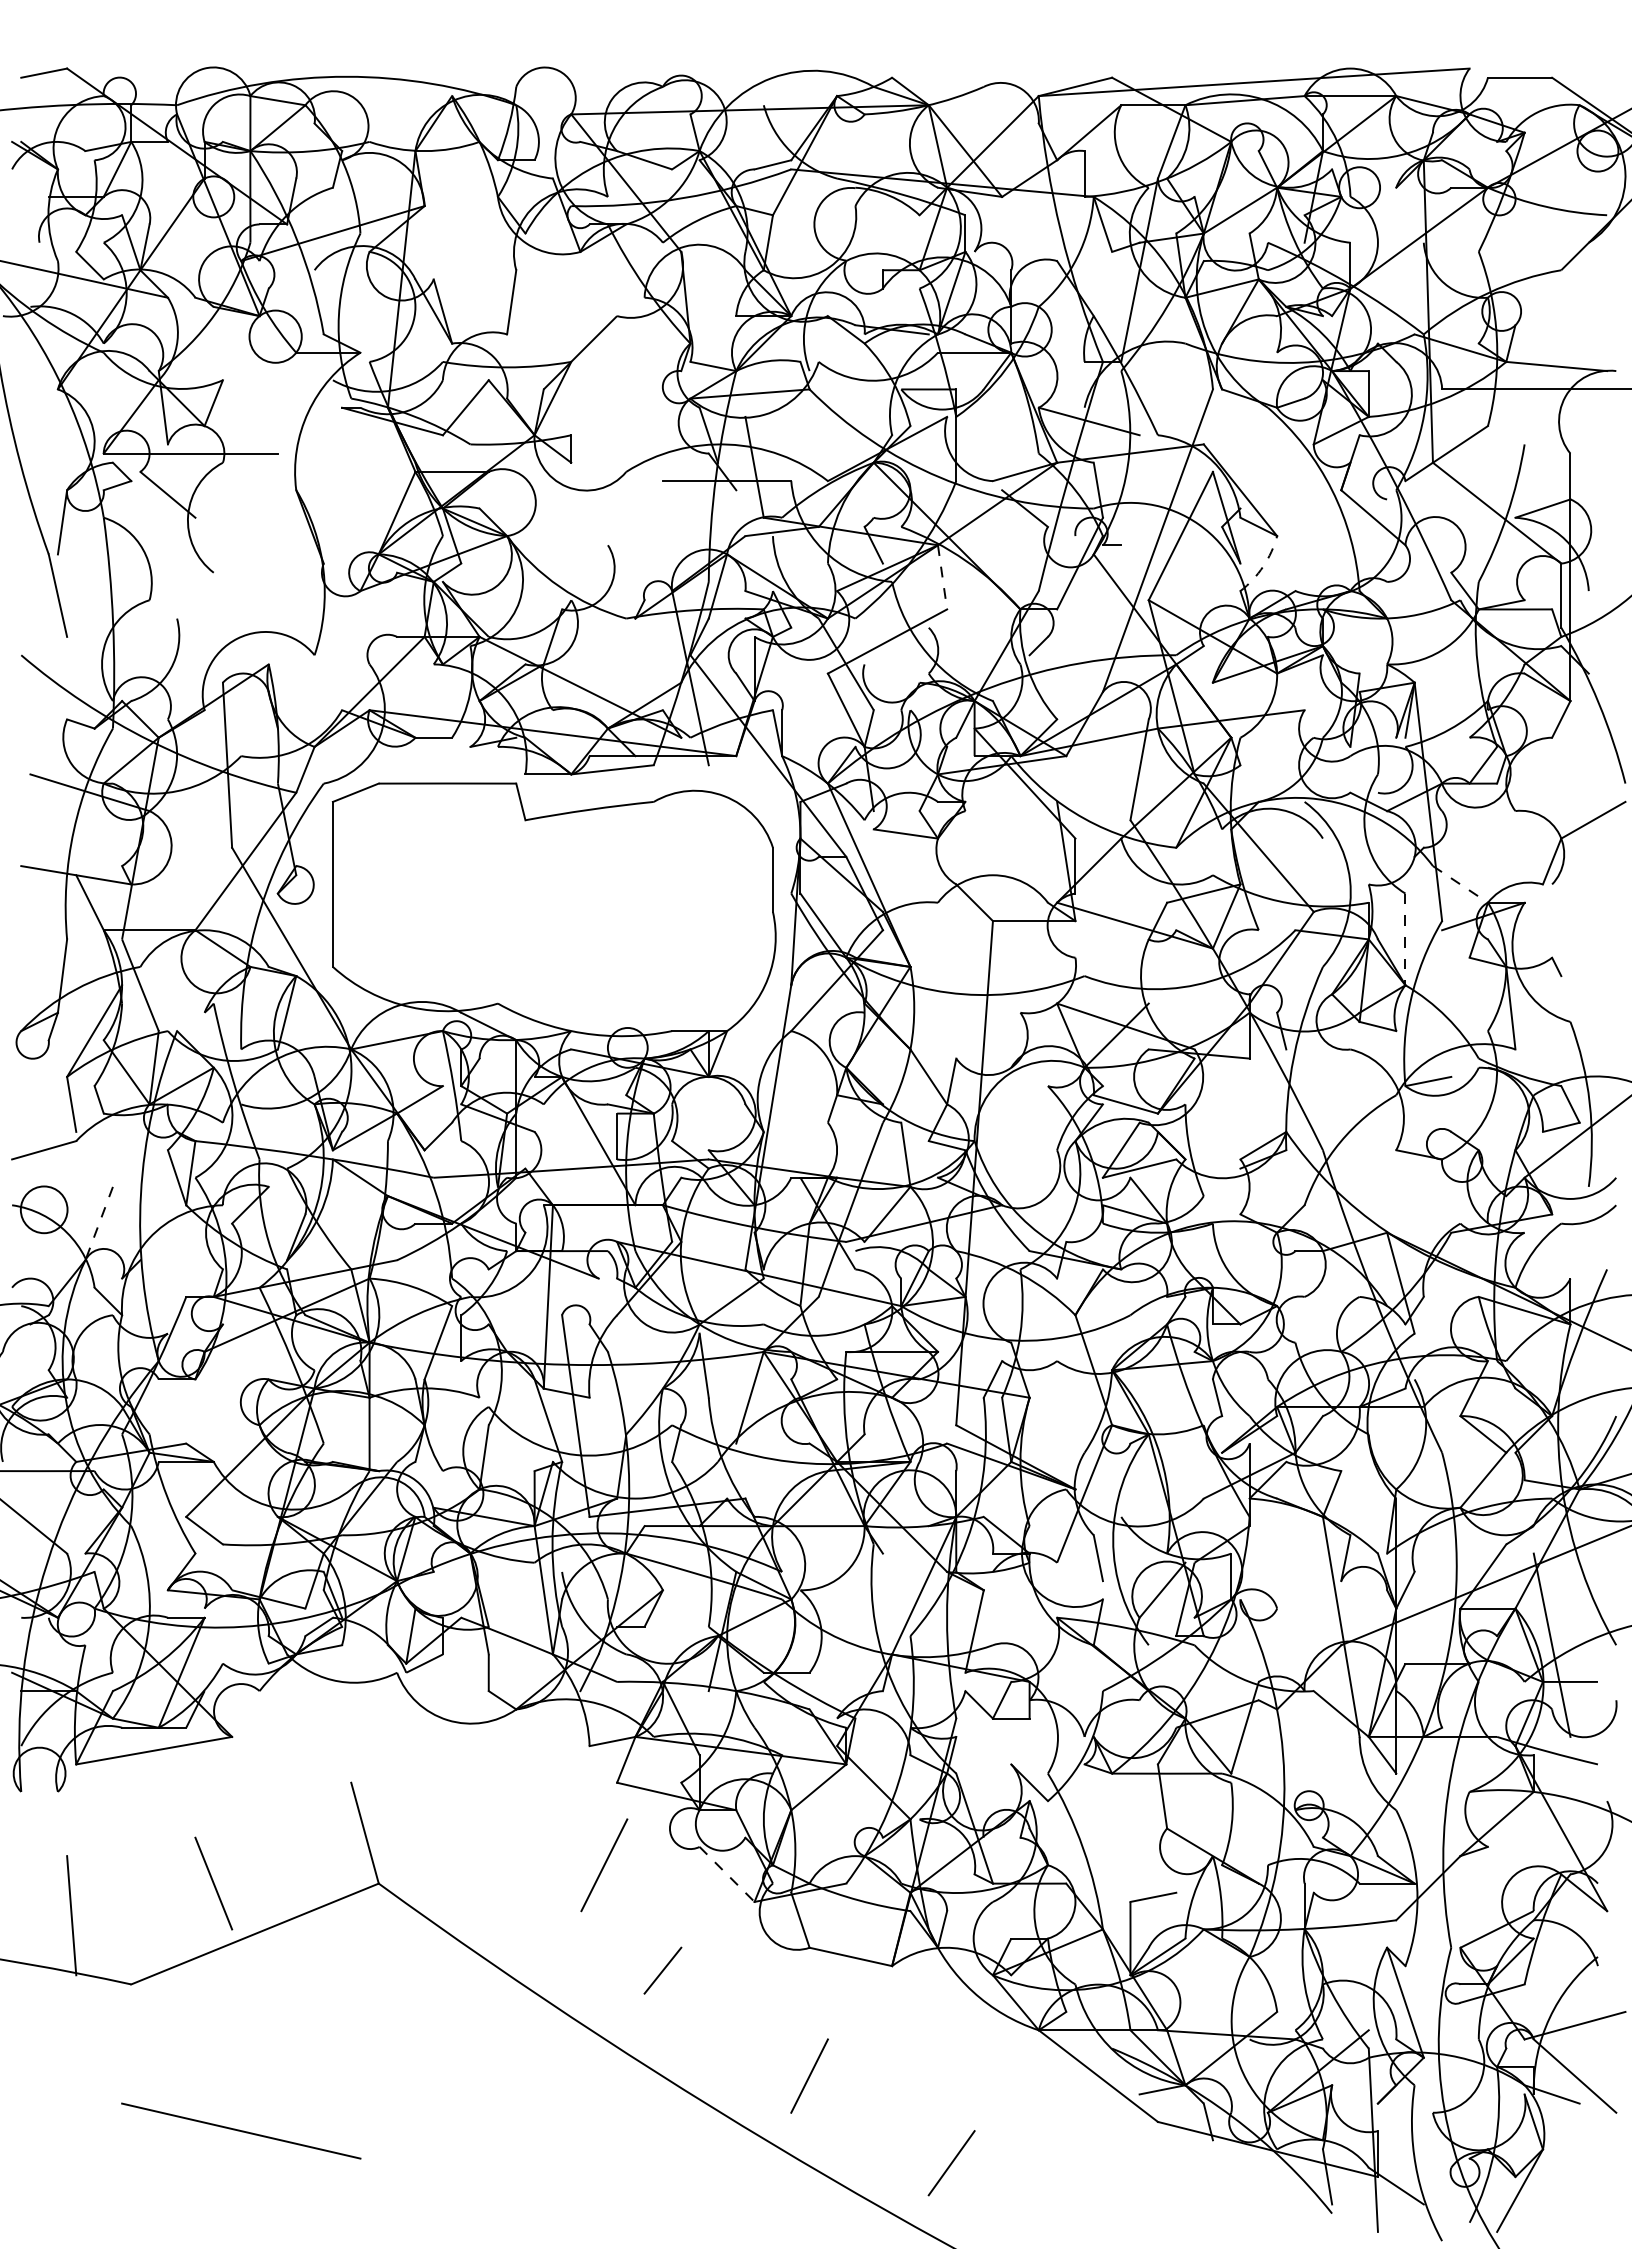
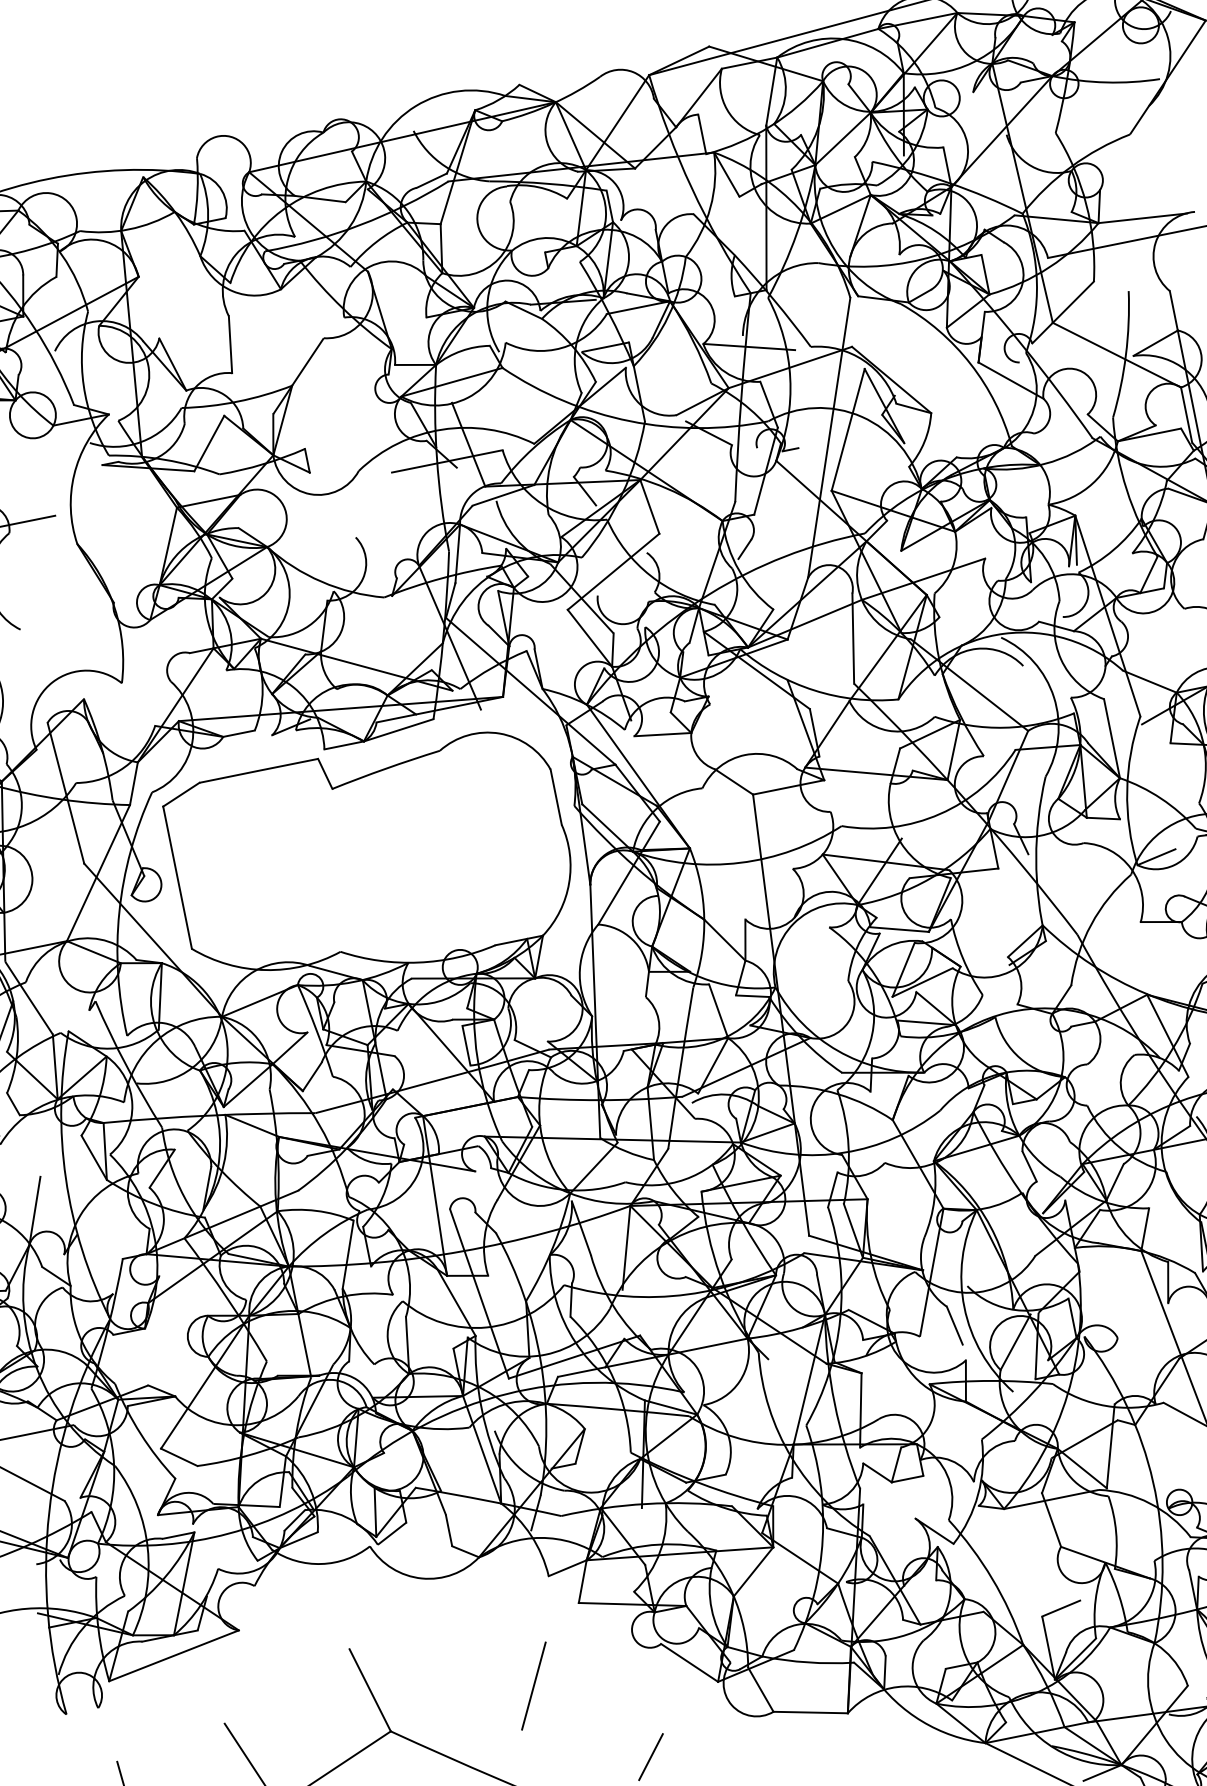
arc: (1263, 566) -> (924, 441), dashed -> solid
line: (942, 577) -> (649, 507), dashed -> solid
line: (1460, 884) -> (1149, 681), dashed -> solid
line: (1405, 939) -> (1112, 738), dashed -> solid
line: (99, 1224) -> (35, 1211), dashed -> solid
line: (604, 1865) -> (534, 1686), moved
line: (727, 1874) -> (689, 1662), dashed -> solid

